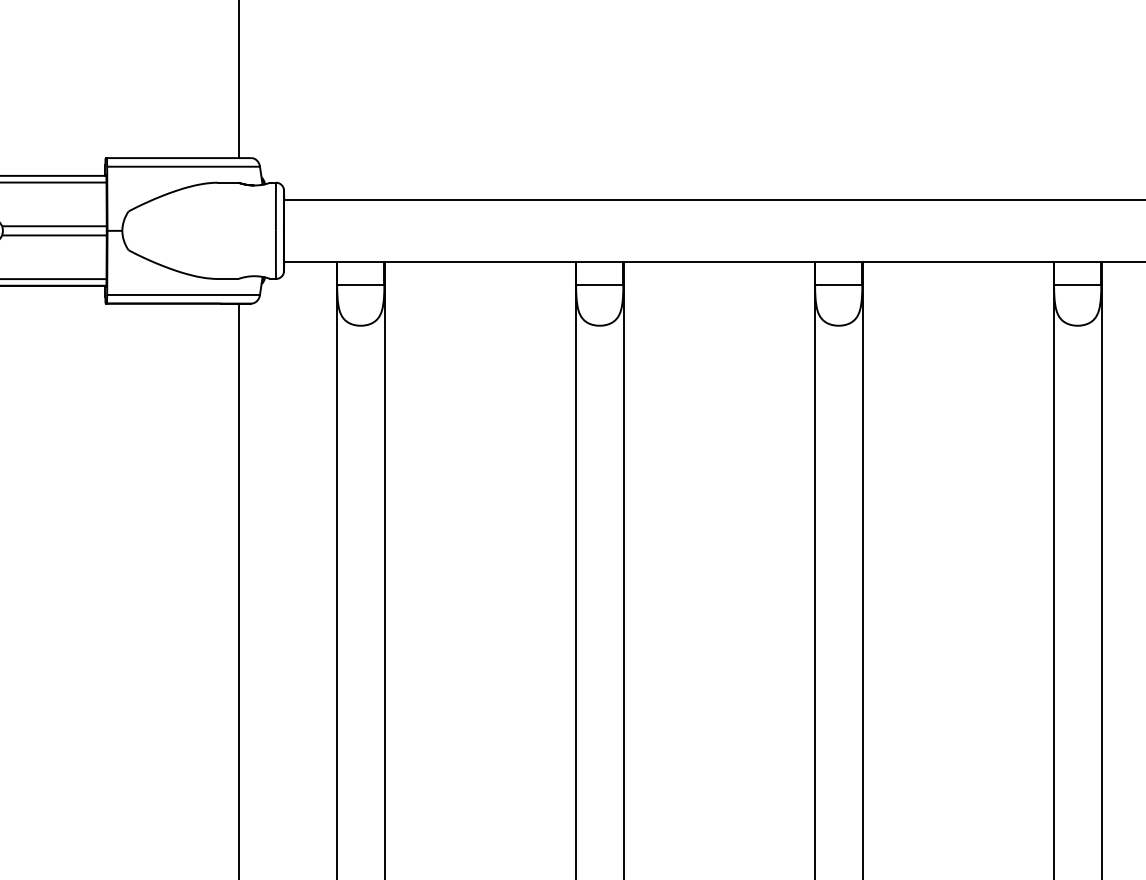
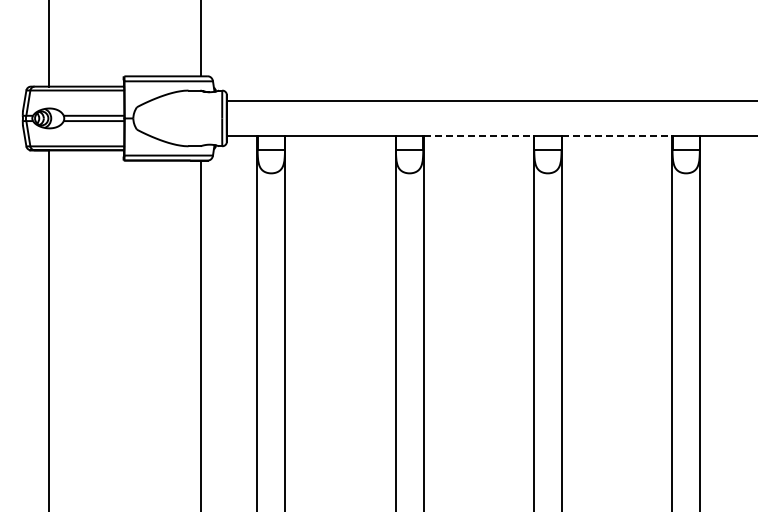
line: (720, 262) -> (479, 136), solid -> dashed
line: (958, 262) -> (617, 136), solid -> dashed

